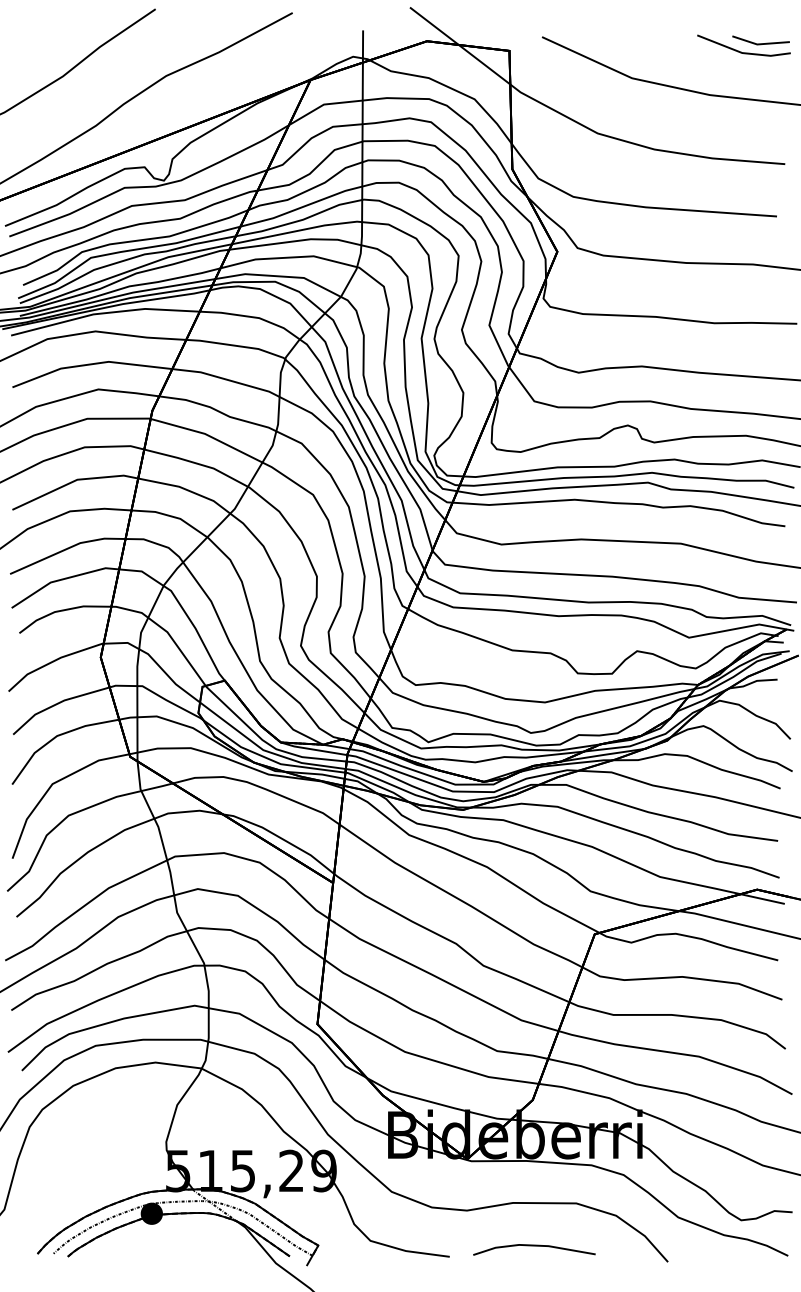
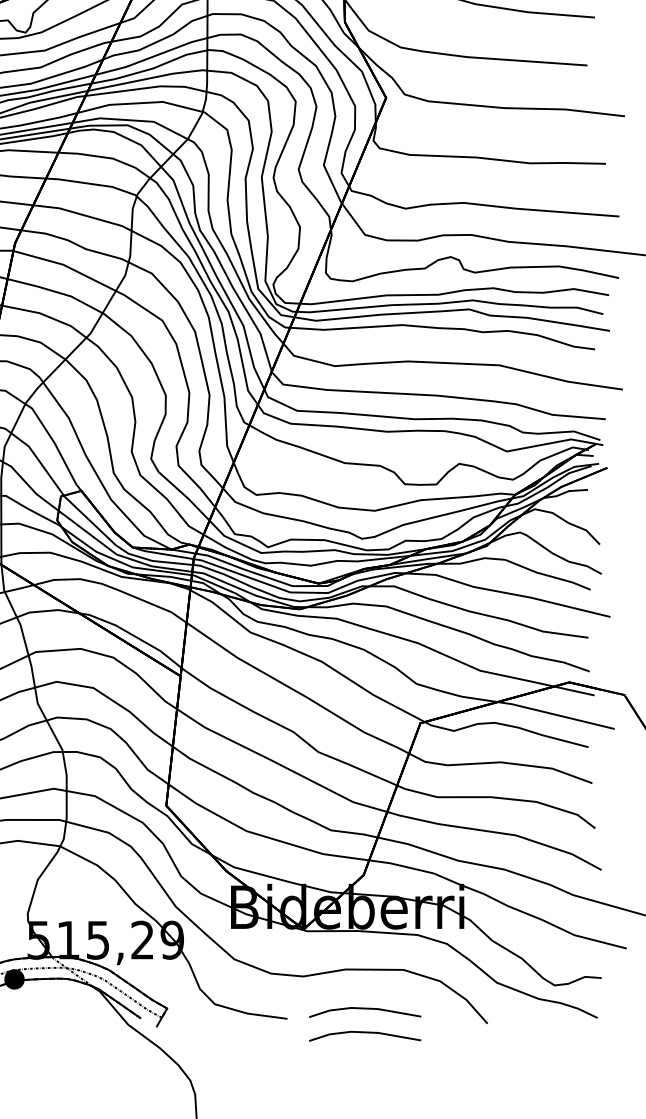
line: (534, 1272) -> (365, 1033), added

